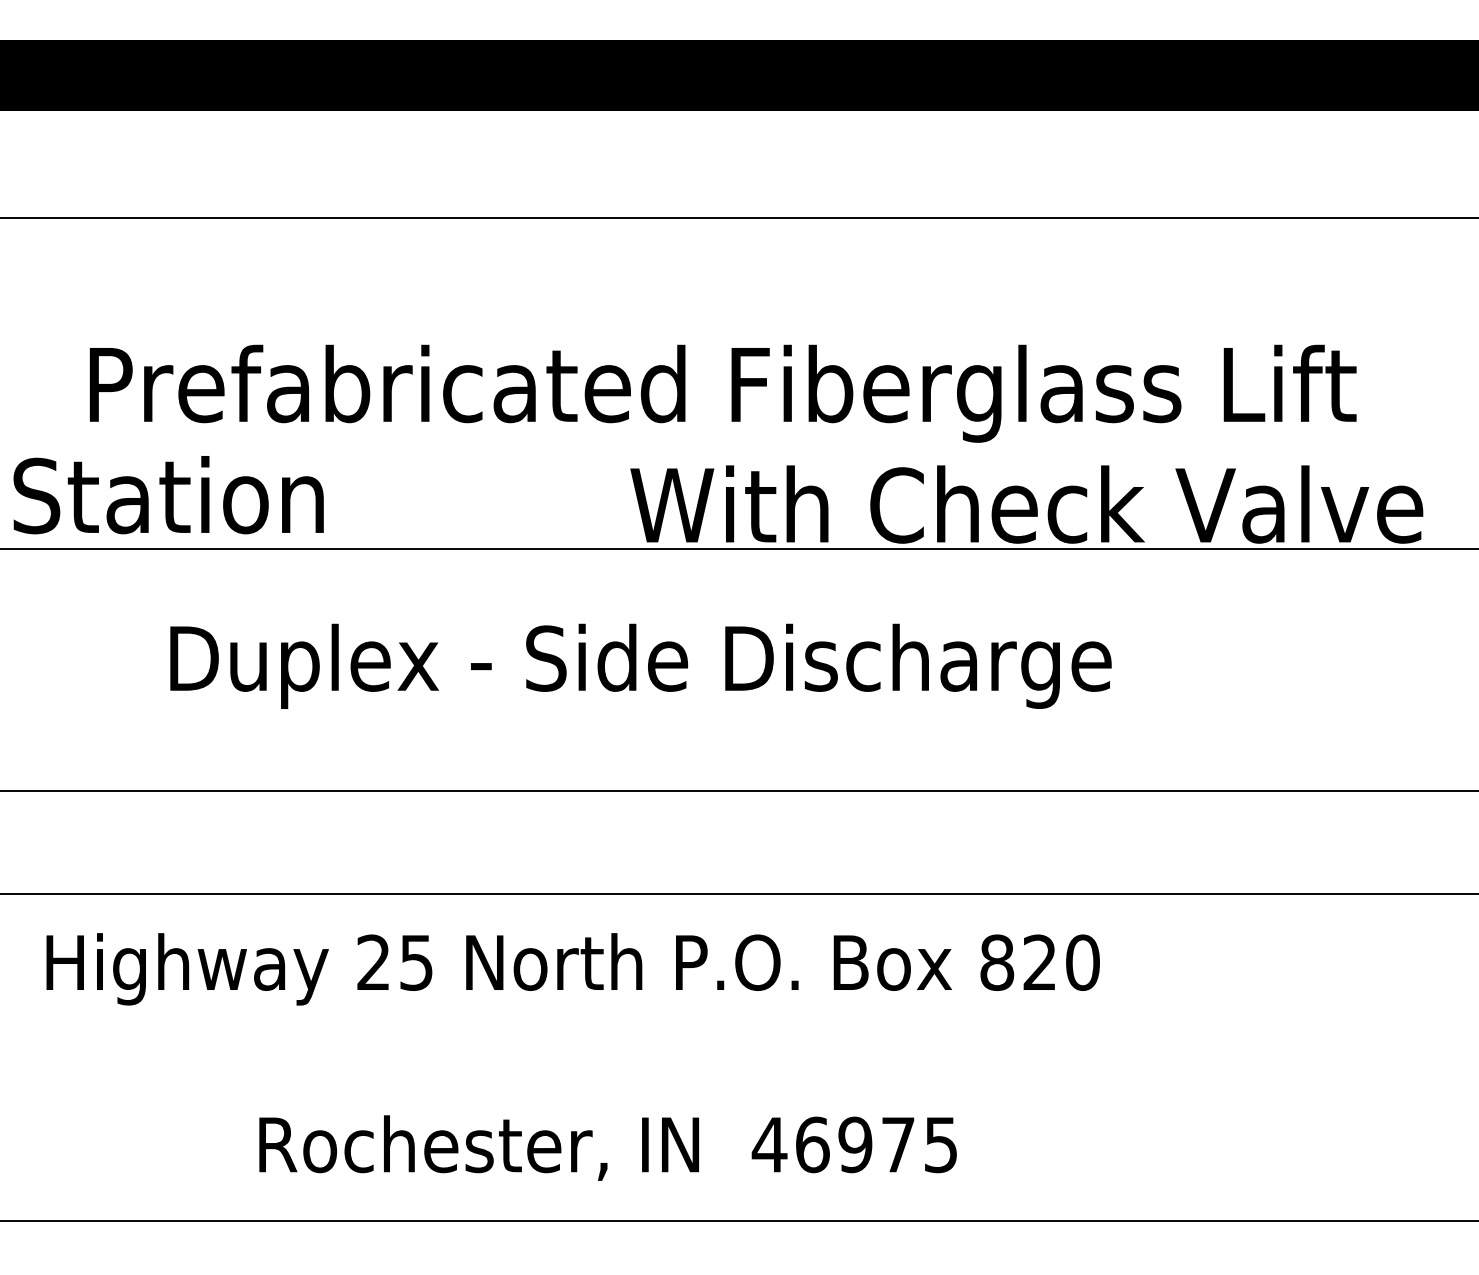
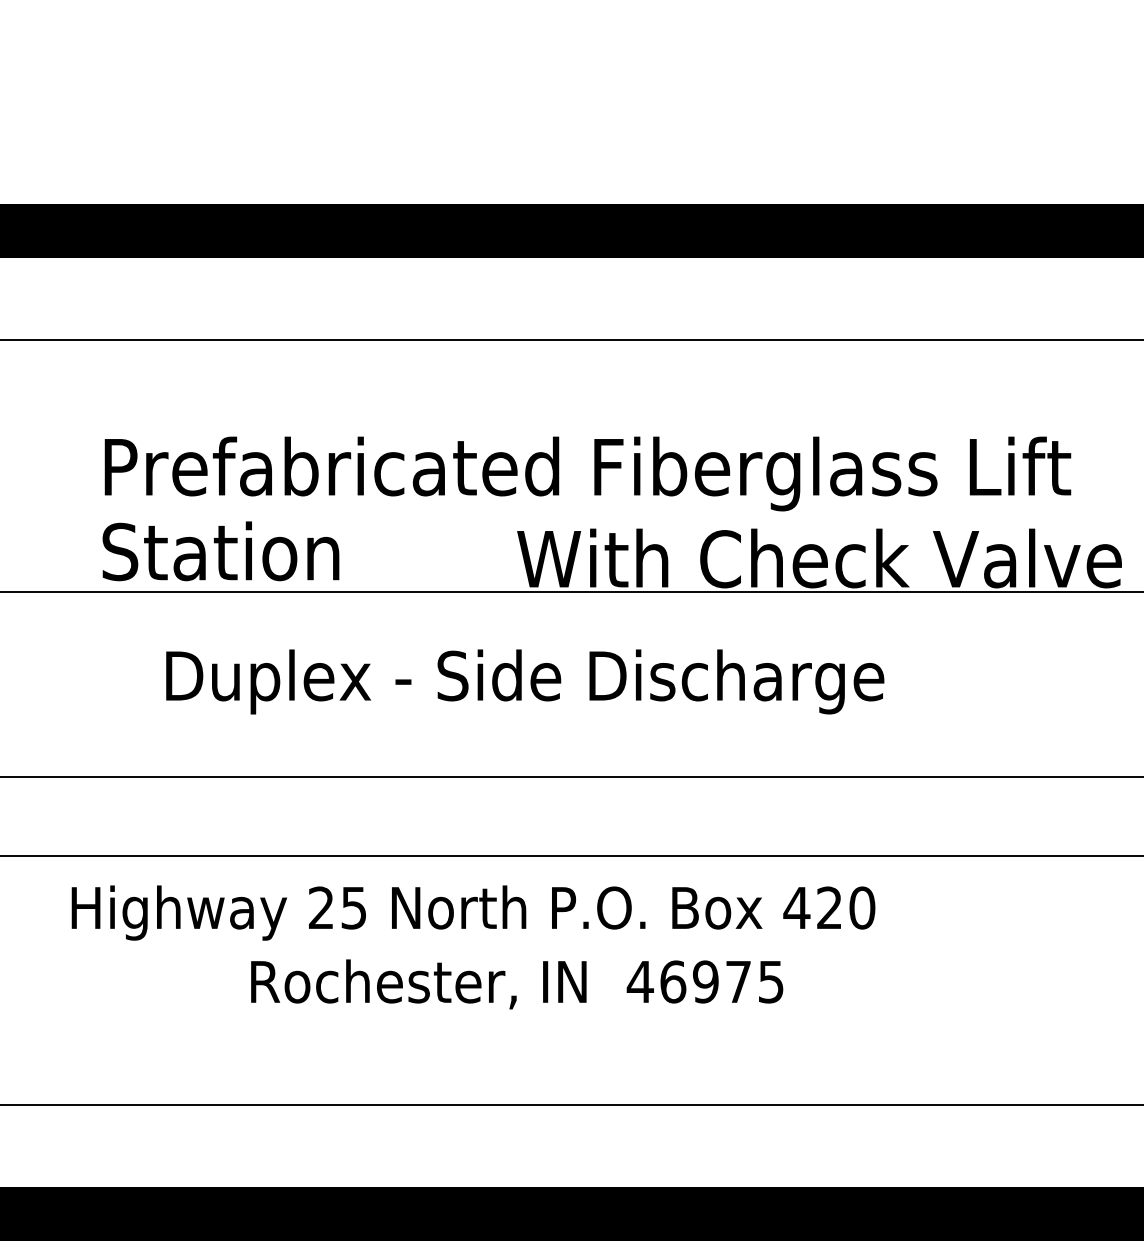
text: (168, 495) -> (220, 551), moved
text: (996, 962) -> (796, 907), 820 -> 420
text: (608, 1148) -> (517, 984), moved

